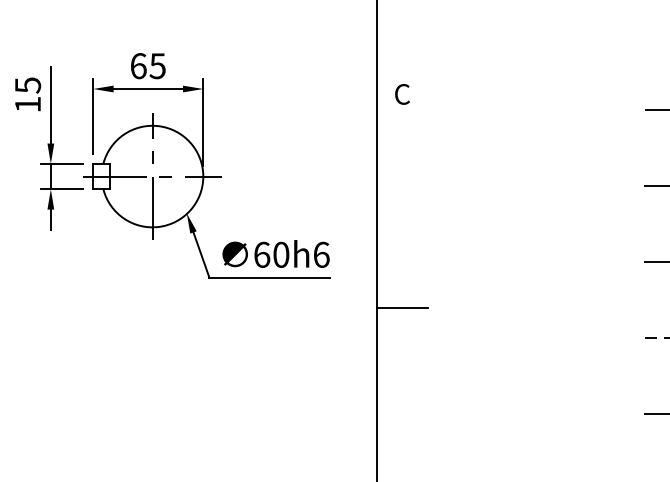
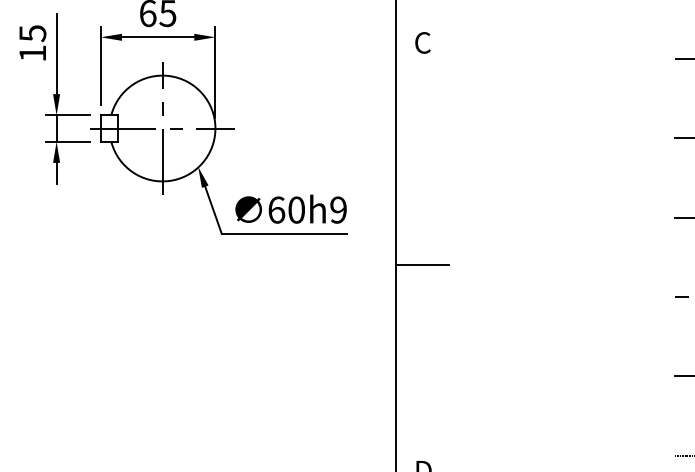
text: (321, 254) -> (338, 209), 60h6 -> 60h9

